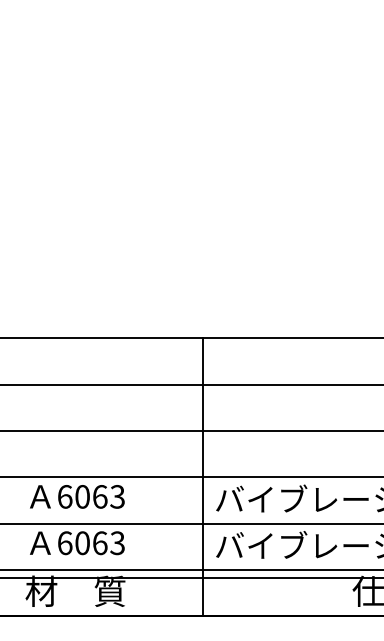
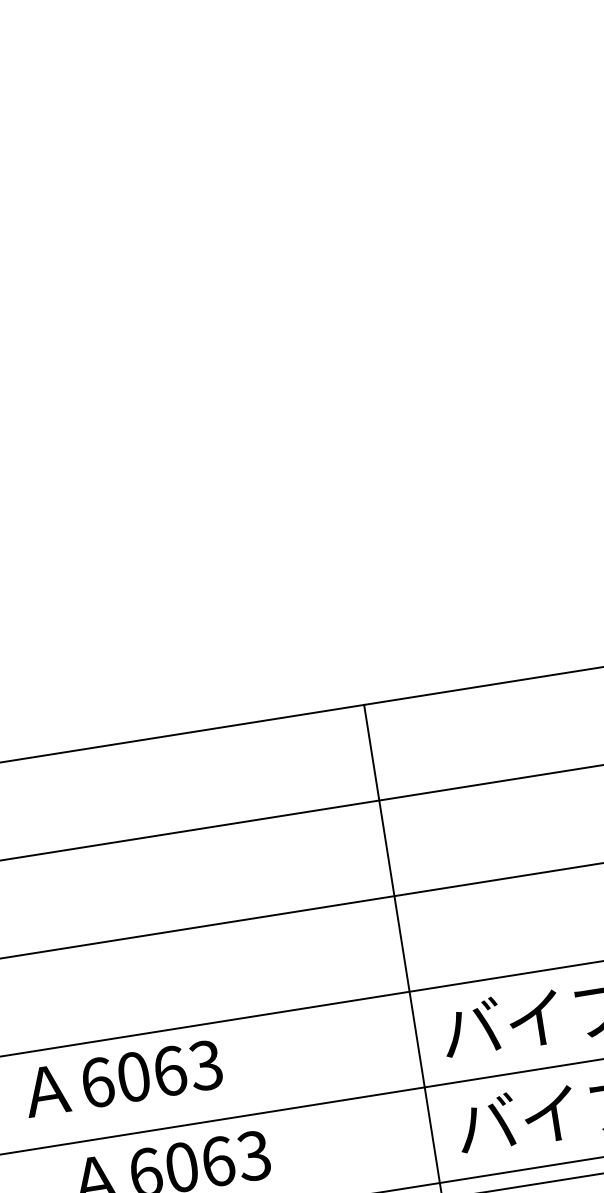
text: (77, 496) -> (123, 1077), moved

